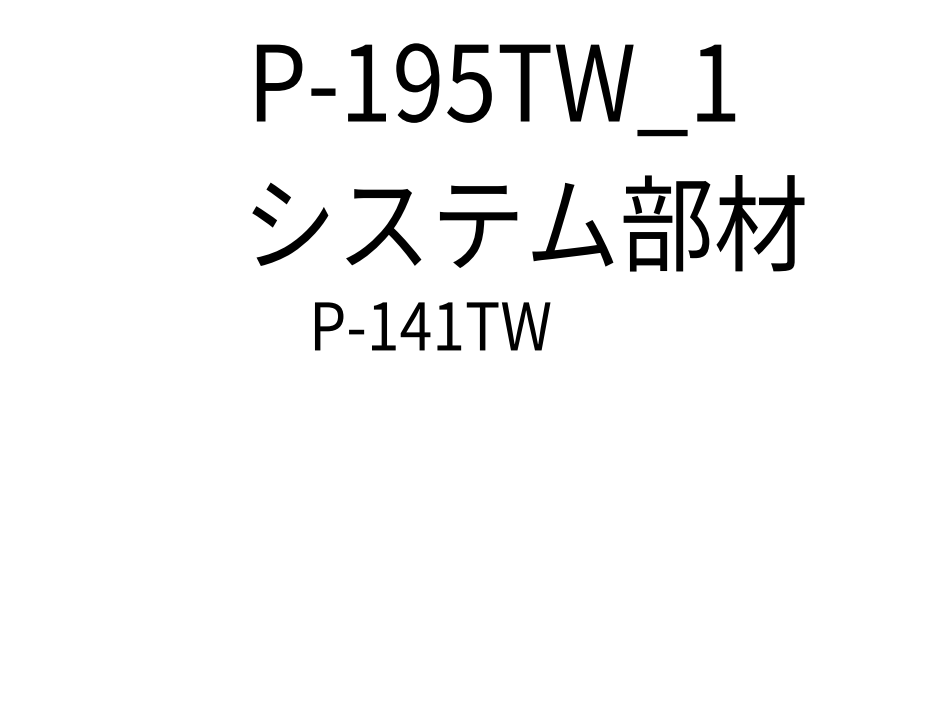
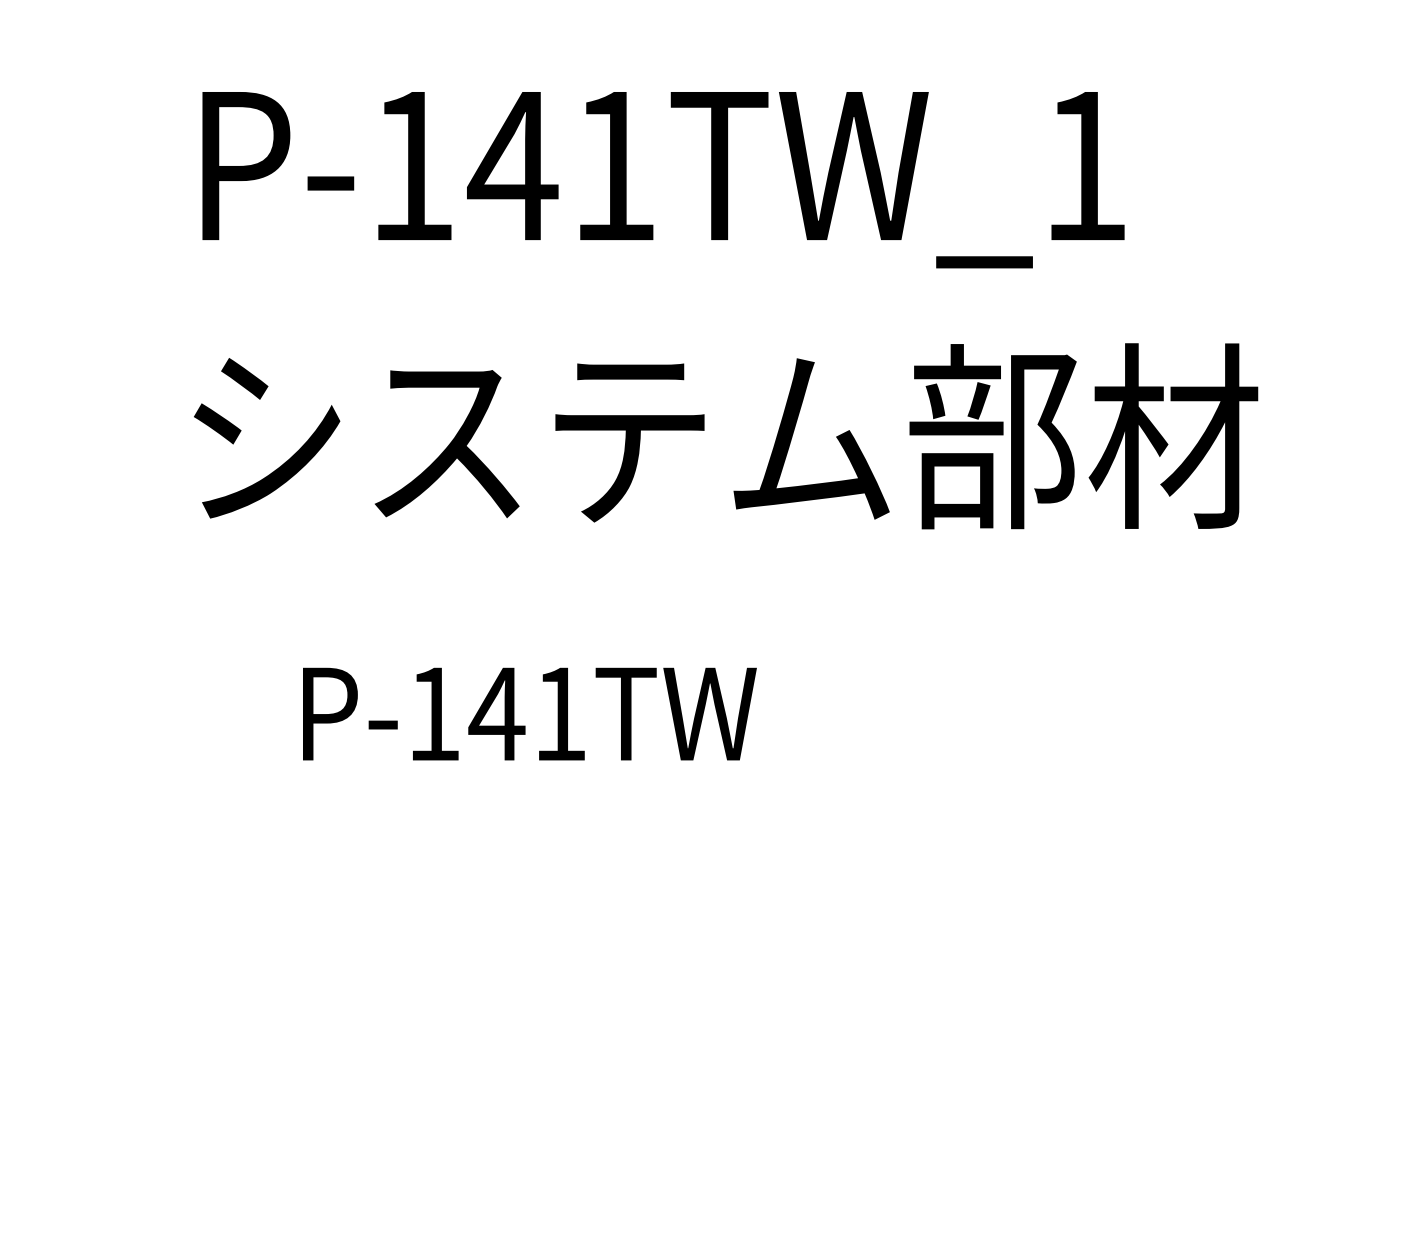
text: (442, 82) -> (560, 164), P-195TW_1 -> P-141TW_1
text: (432, 326) -> (529, 714), moved

